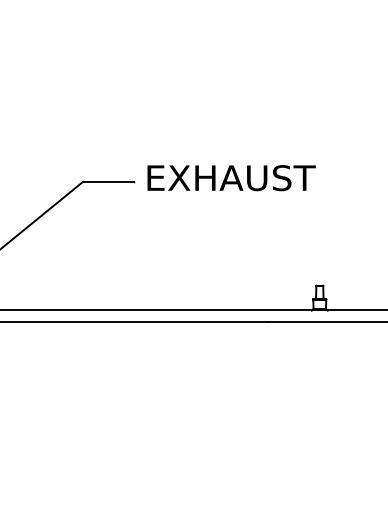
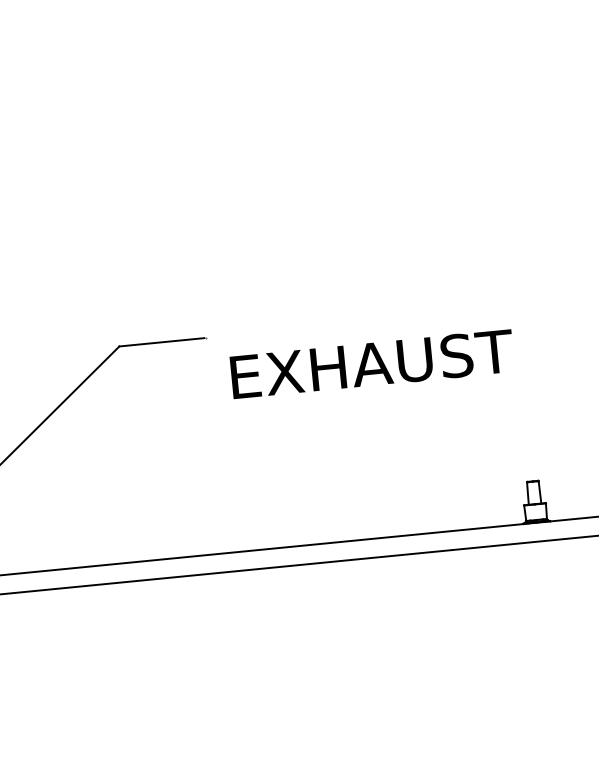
text: (231, 178) -> (372, 364), moved

